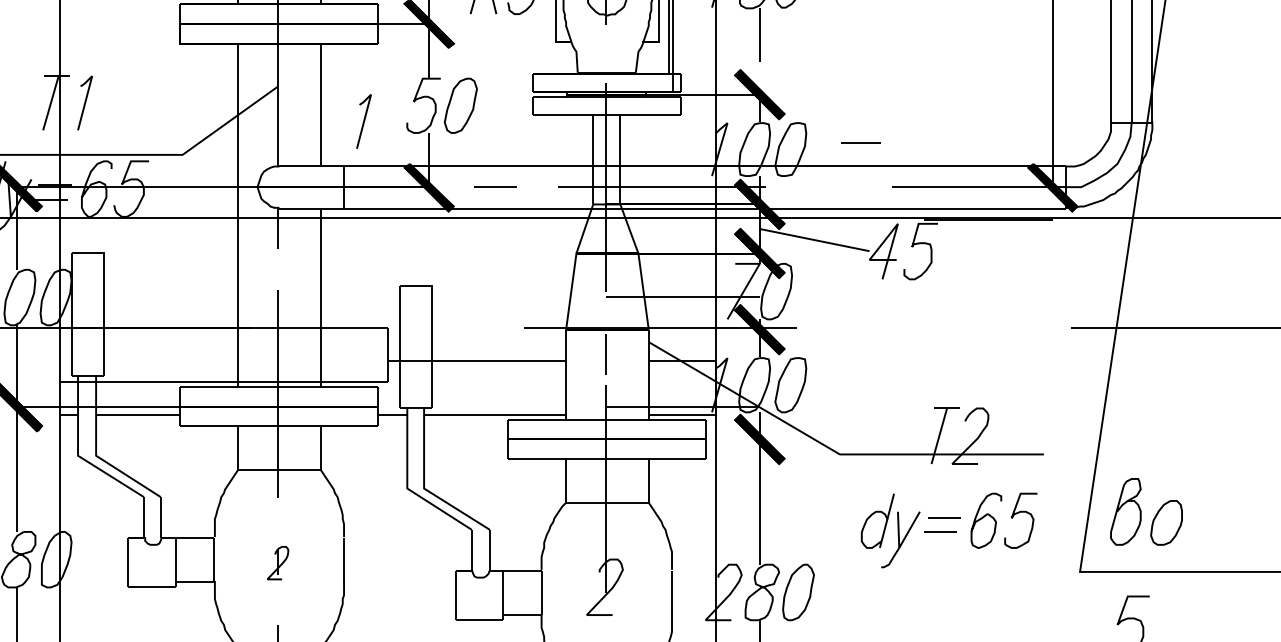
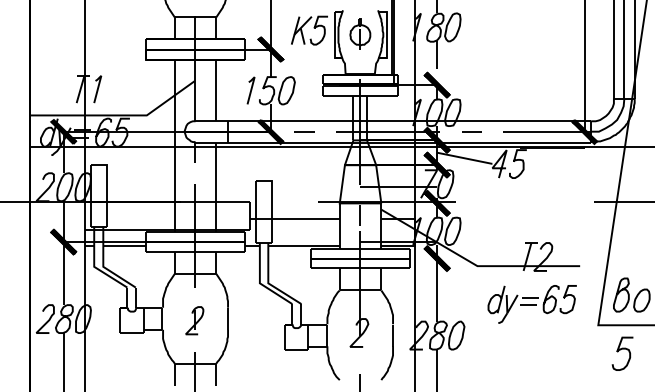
line: (362, 121) -> (250, 90), moved
line: (859, 143) -> (471, 131), moved
part: (277, 562) -> (194, 320), size x1.67

